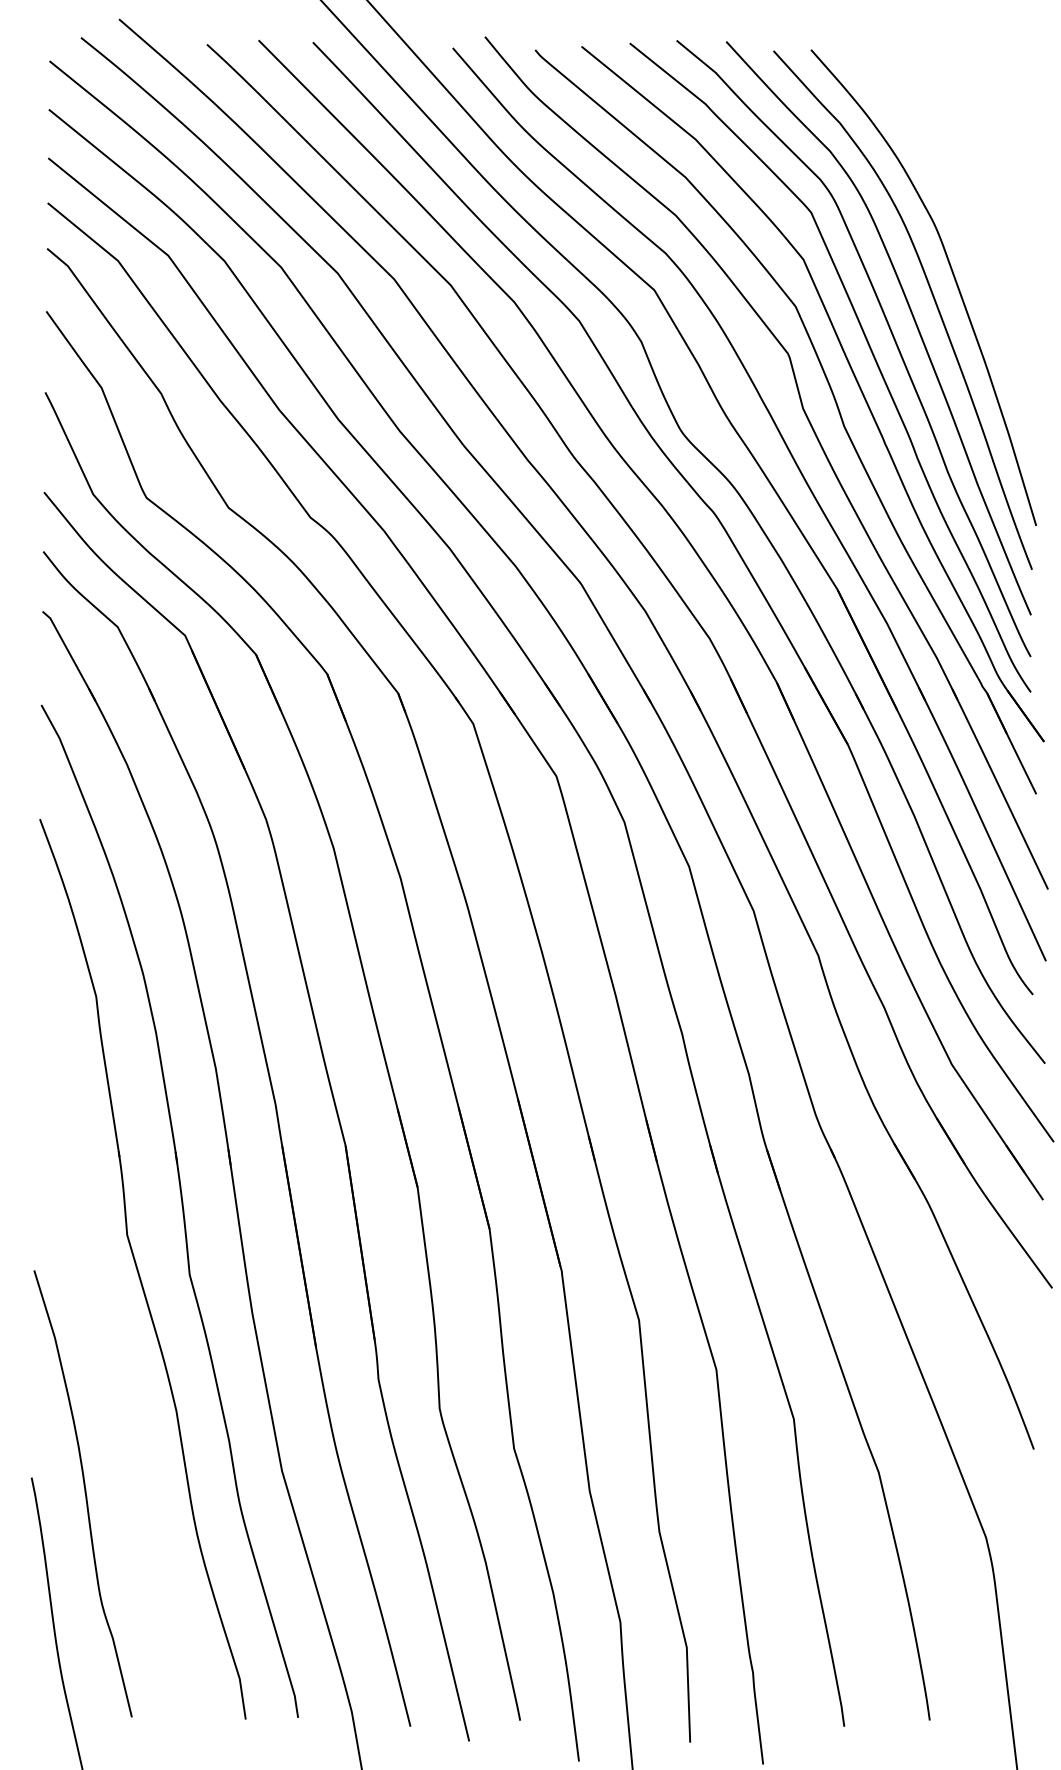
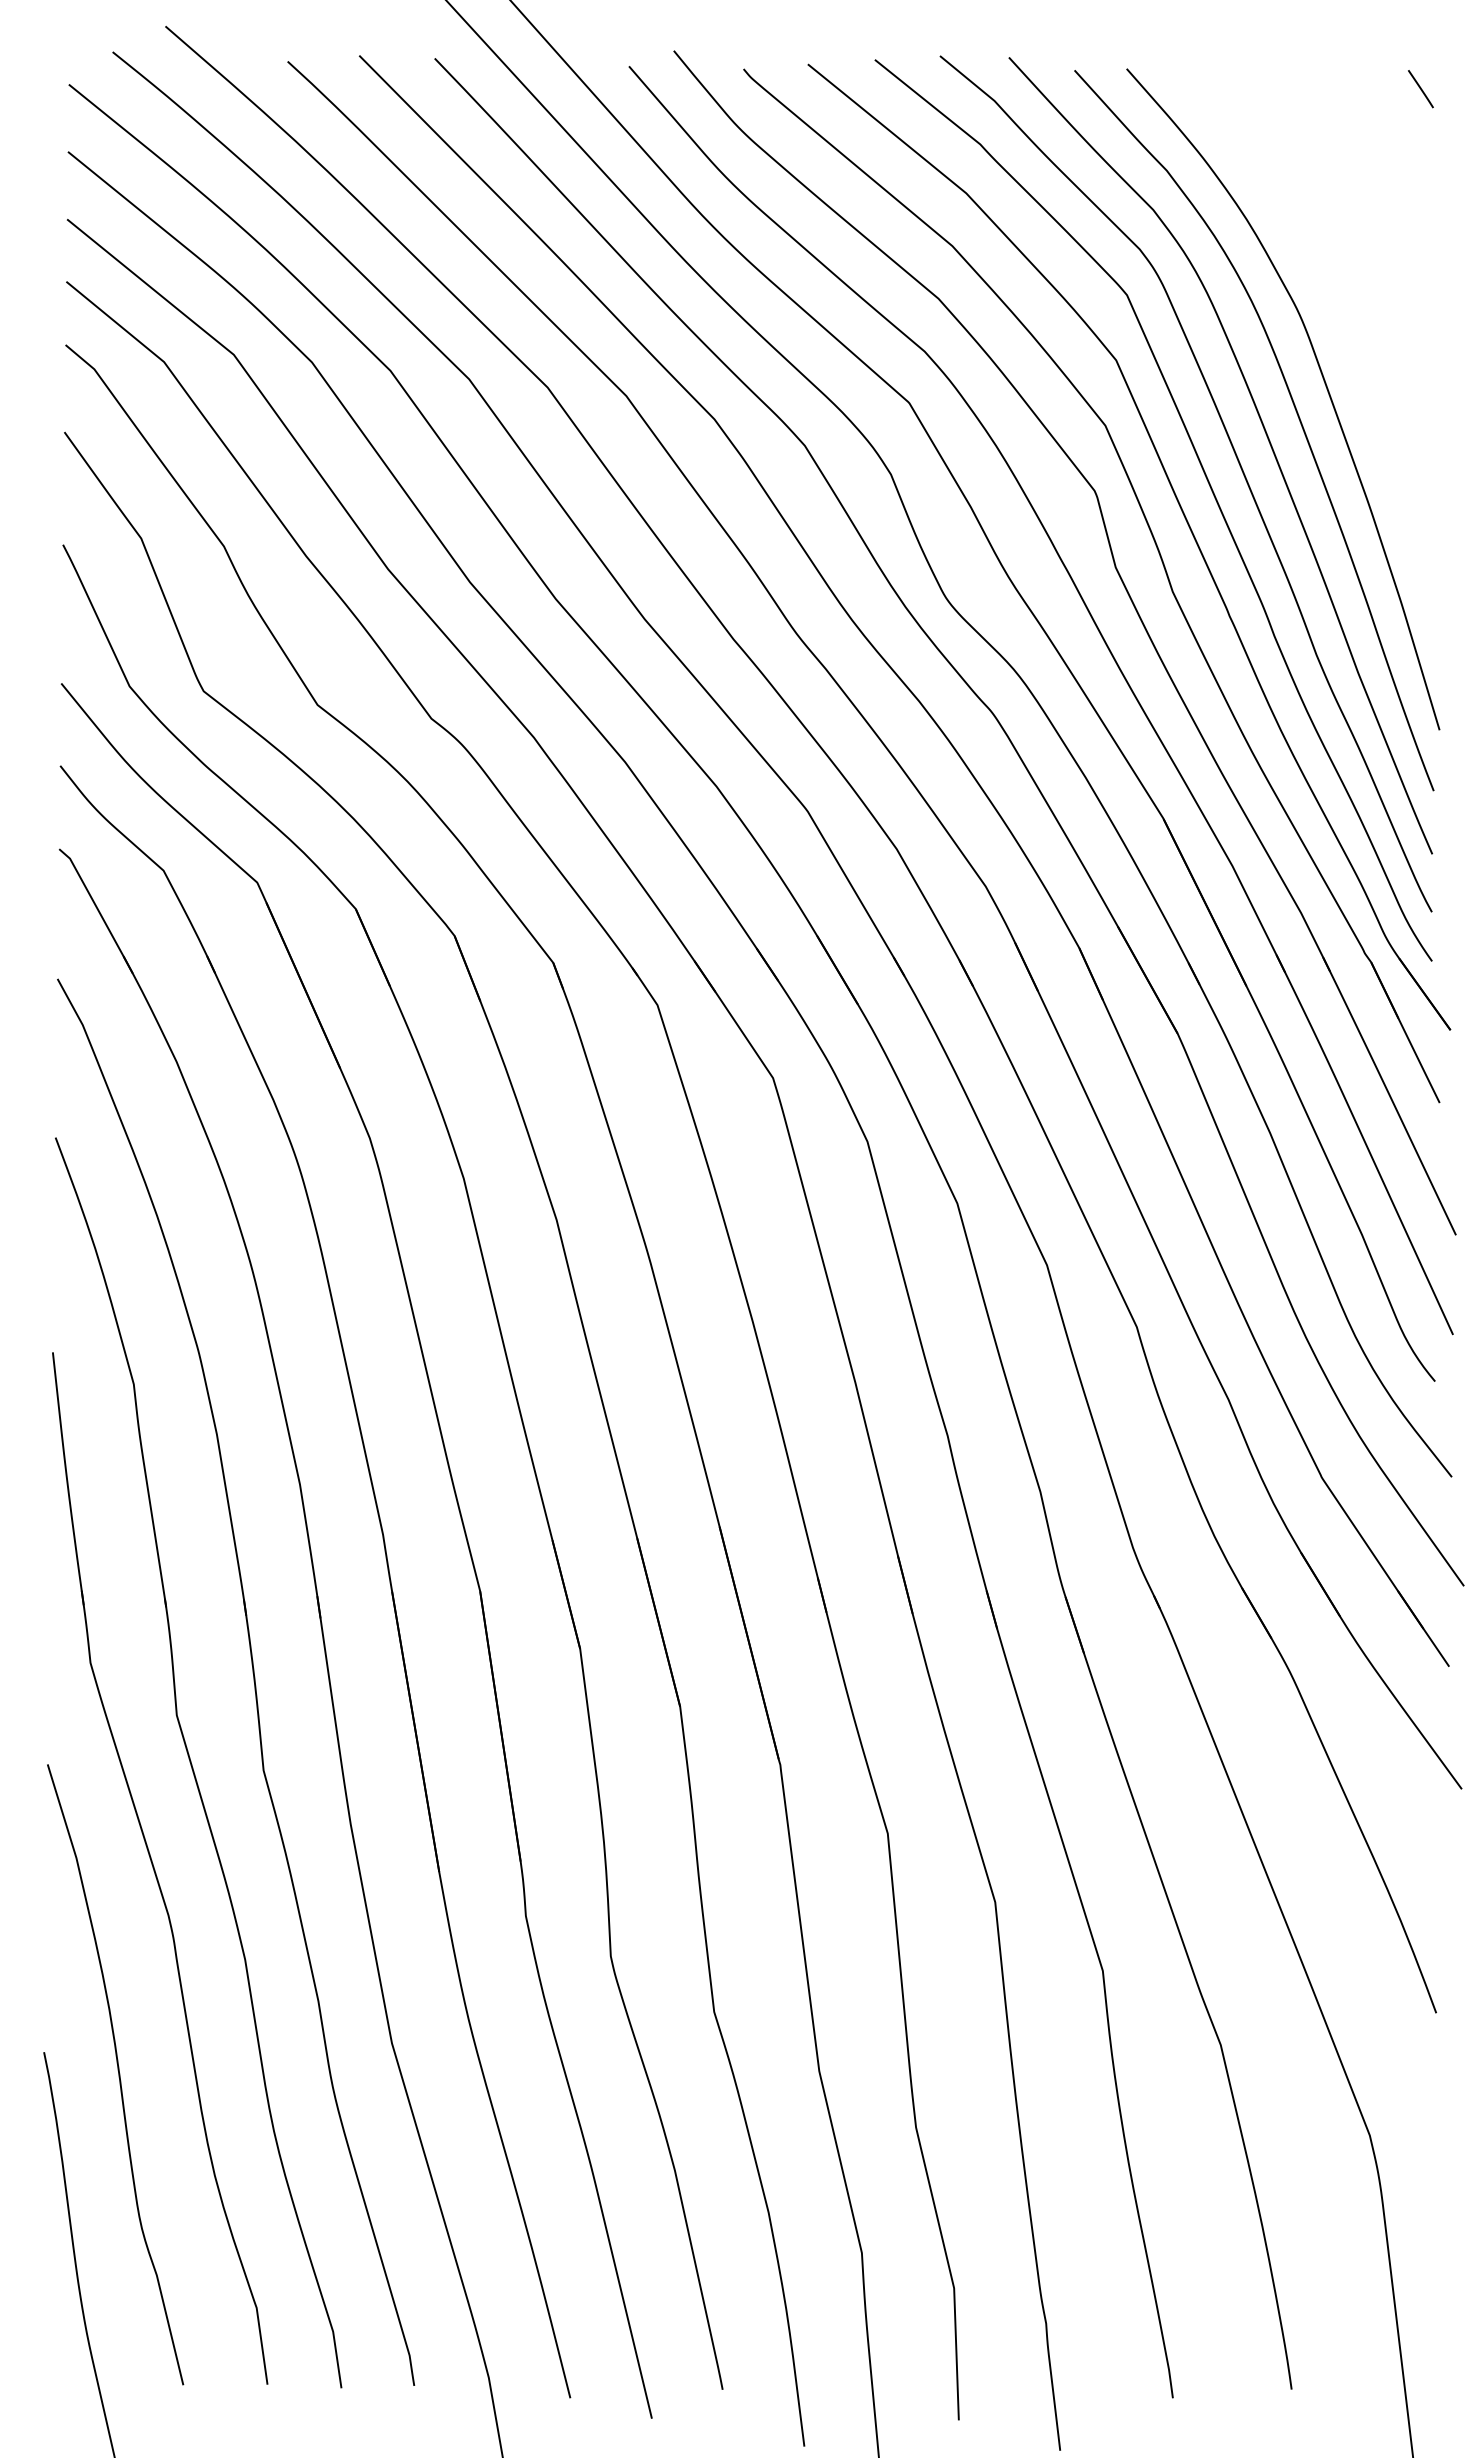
line: (1022, 64) -> (1420, 89), added
part: (115, 1345) -> (160, 1868), added

